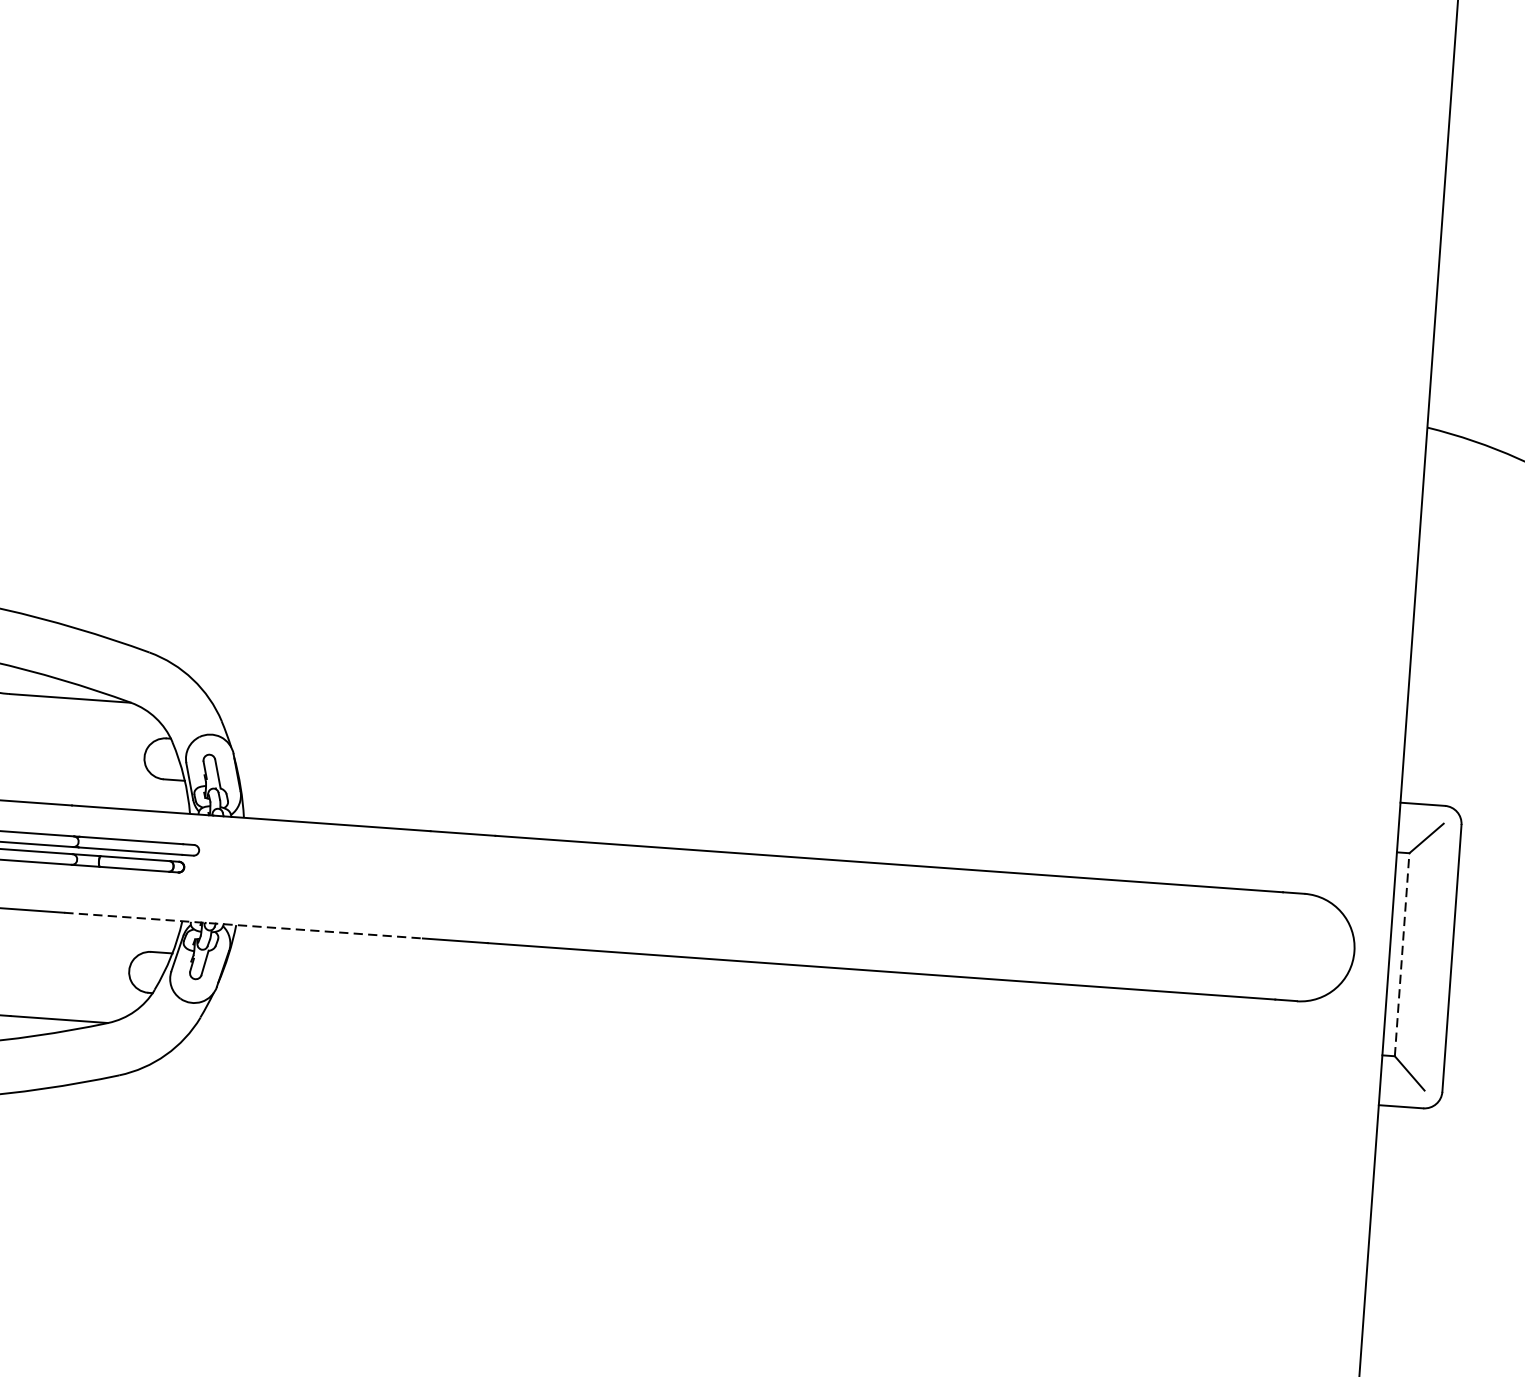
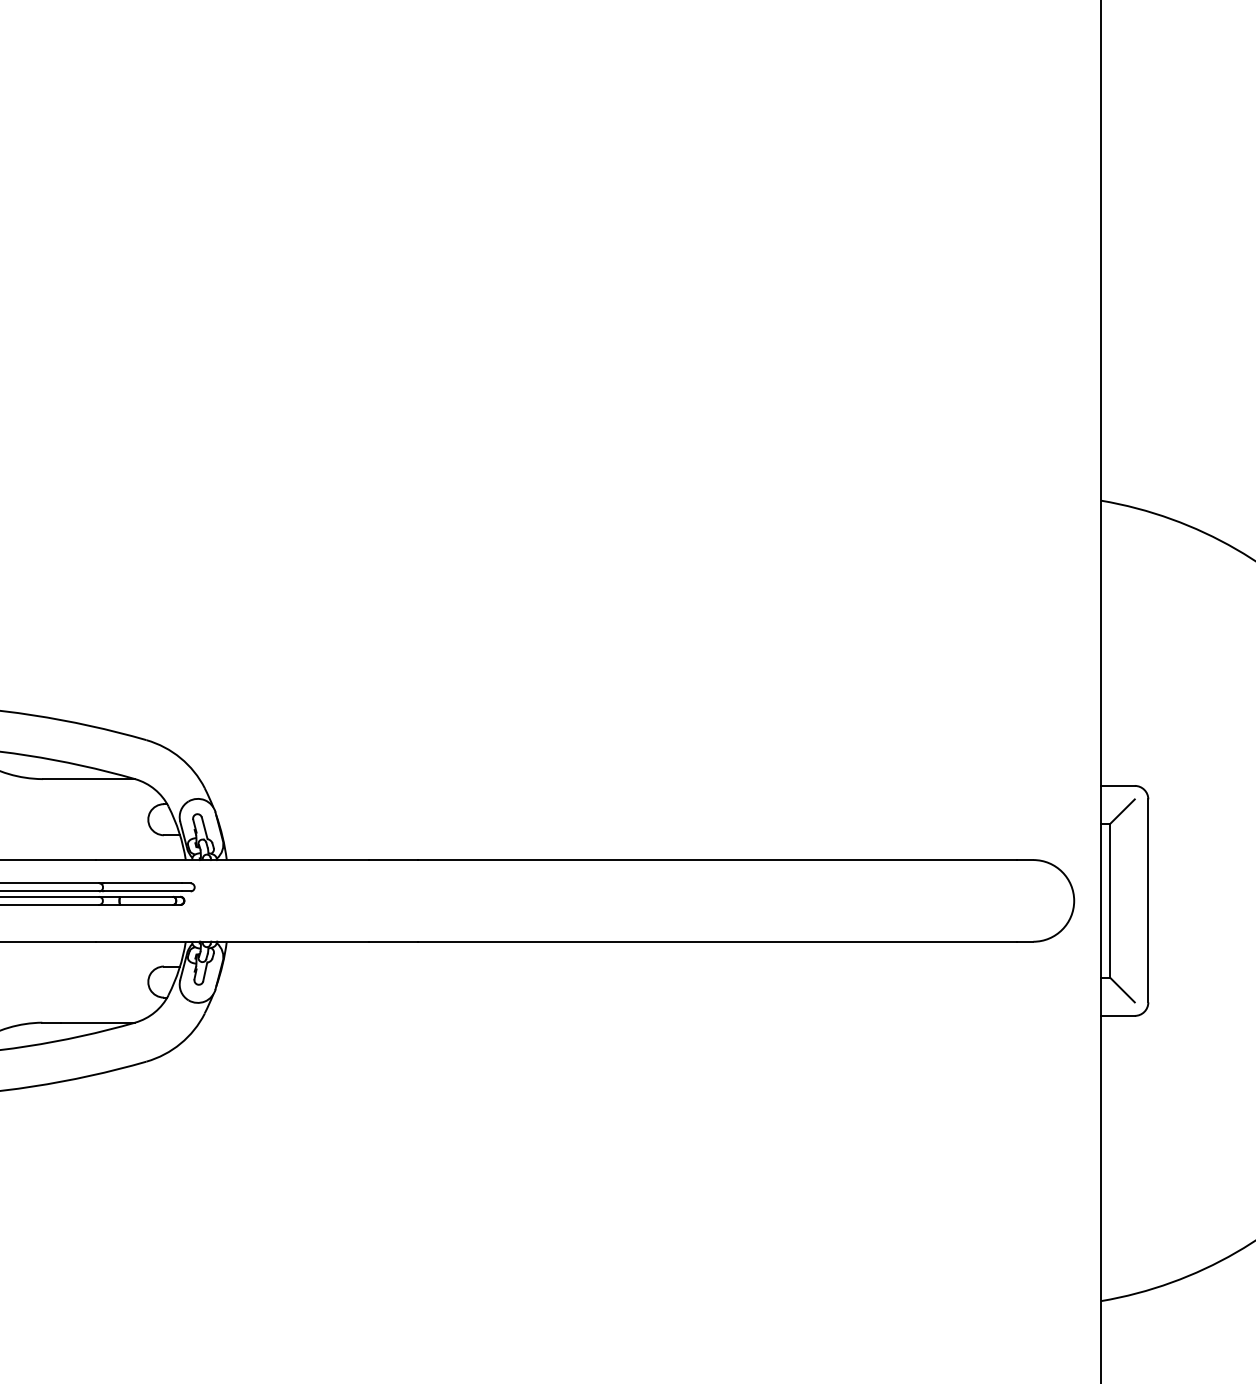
line: (243, 925) -> (232, 941), dashed -> solid
line: (1402, 954) -> (1110, 900), dashed -> solid

